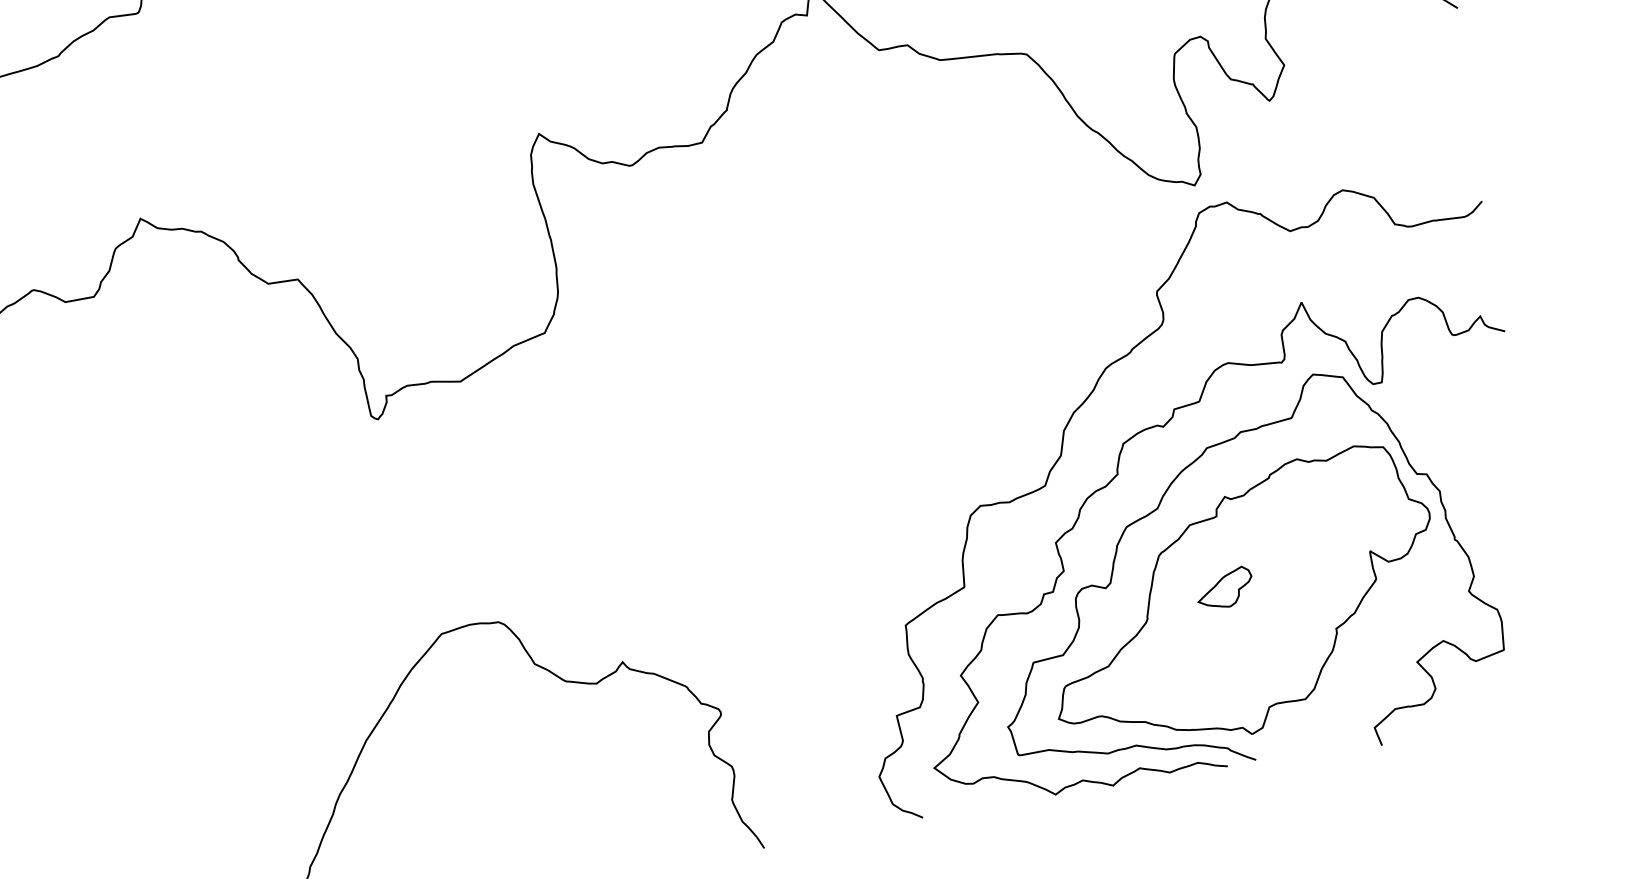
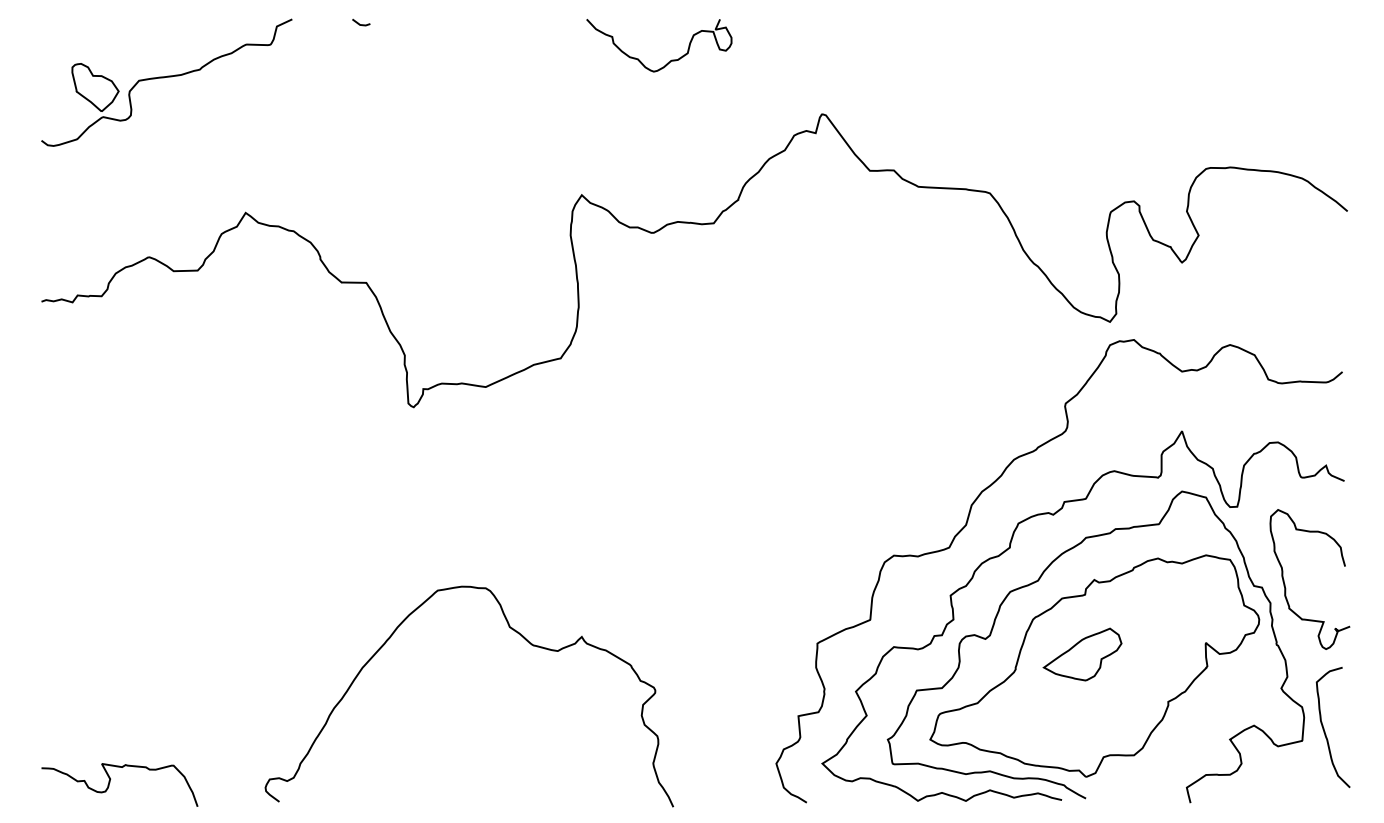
curve: (1454, 466) -> (1285, 584), added
part: (1224, 588) -> (1082, 654), size x1.67
curve: (1528, 631) -> (1324, 728), added

